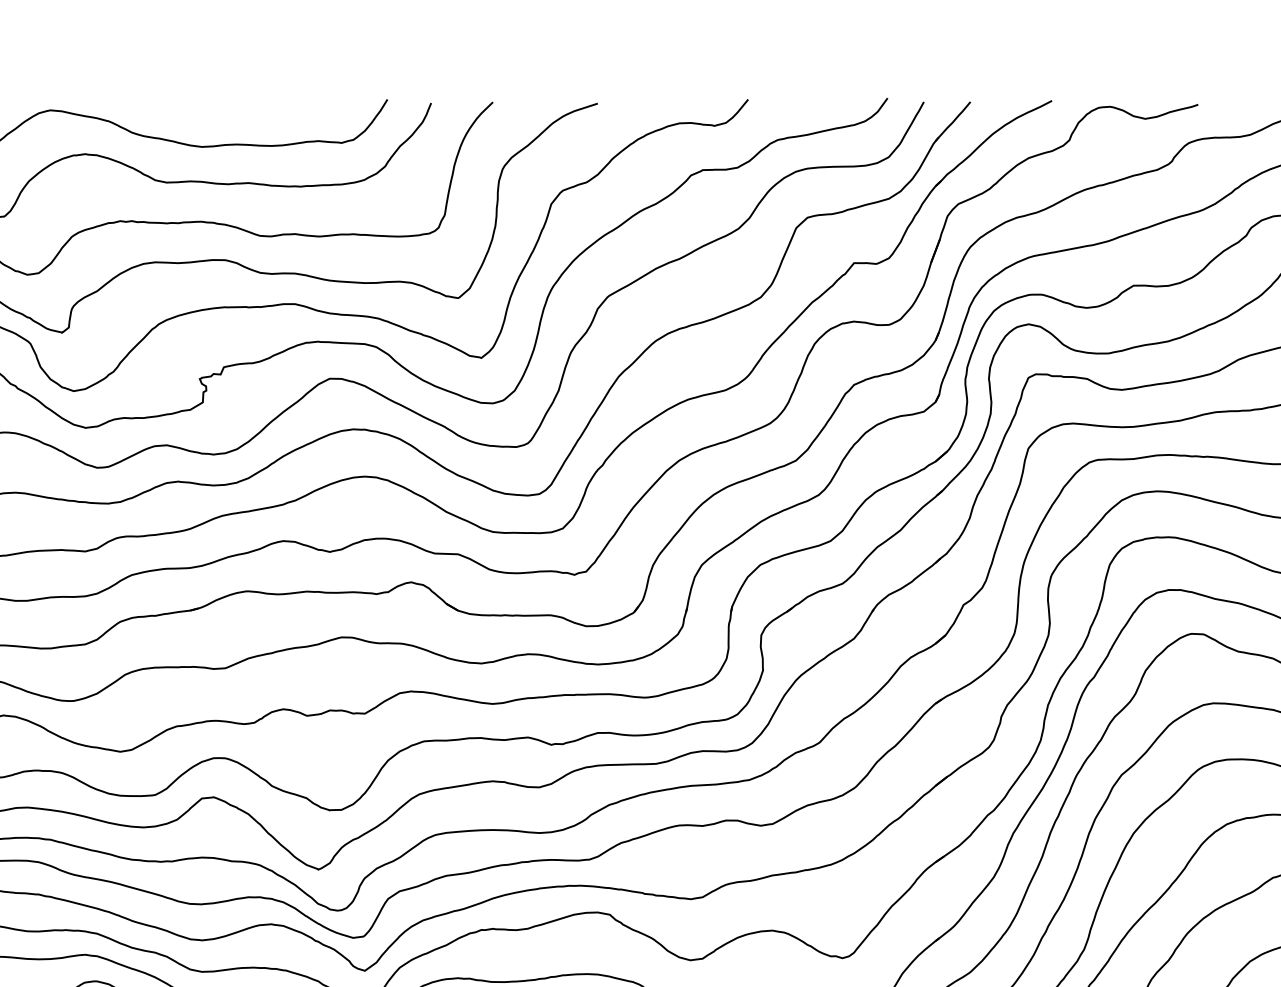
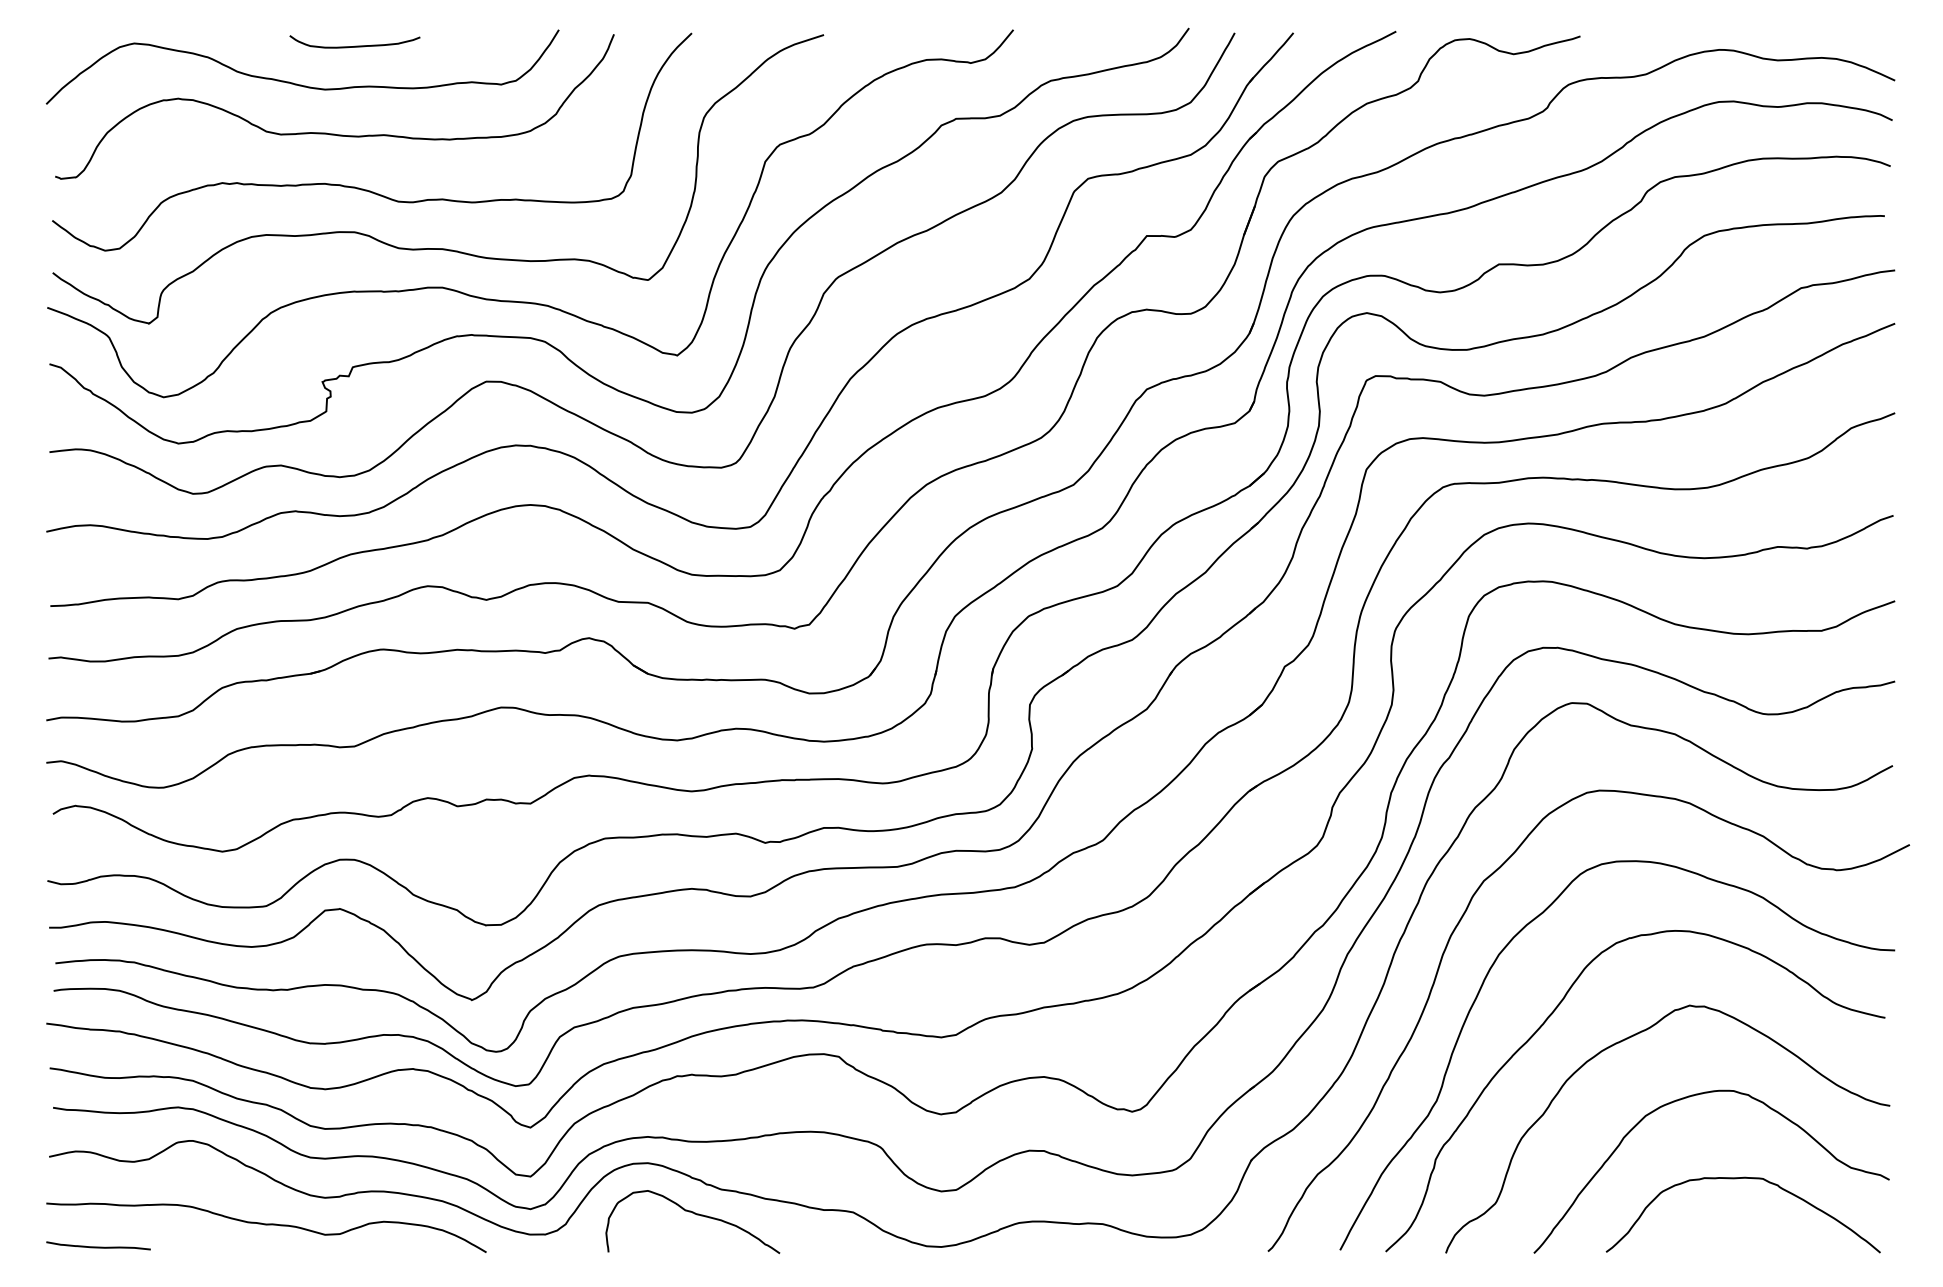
curve: (226, 111) -> (355, 45), added

